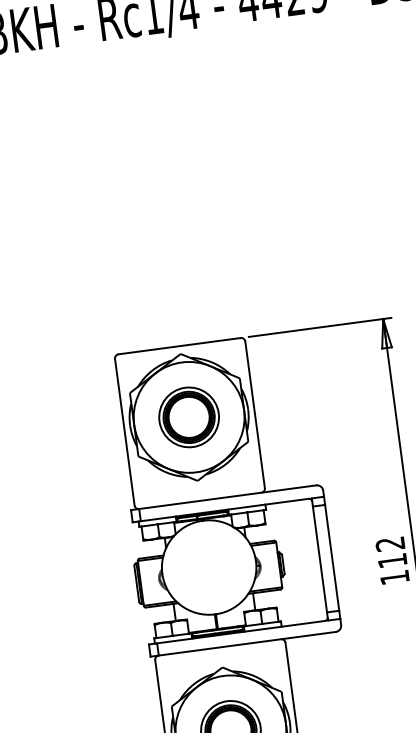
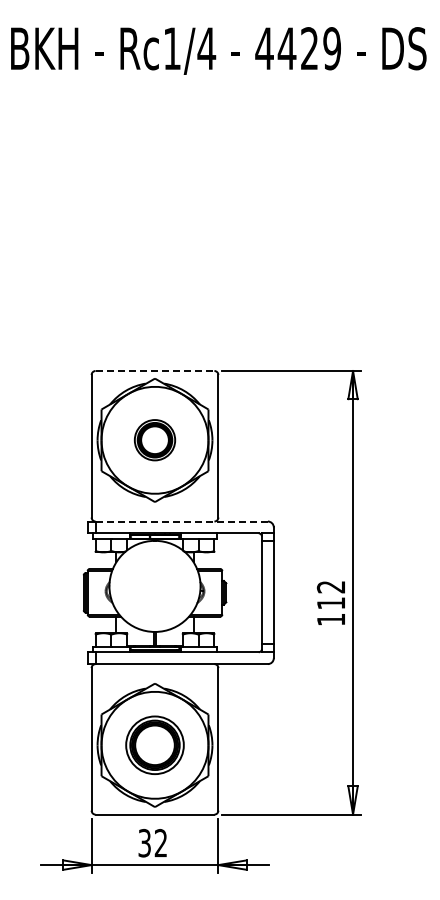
line: (180, 346) -> (155, 371), solid -> dashed
part: (188, 416) -> (154, 439), size x0.7
line: (227, 497) -> (181, 521), solid -> dashed

